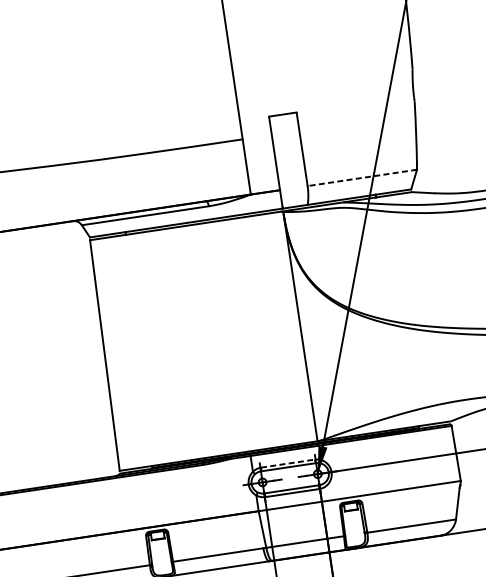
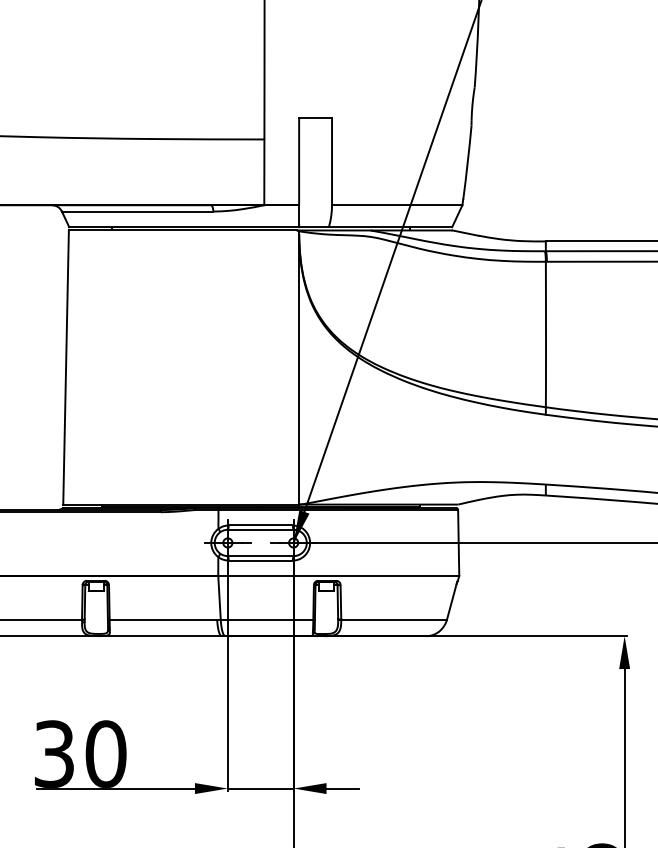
line: (361, 178) -> (396, 205), dashed -> solid
line: (288, 463) -> (261, 525), dashed -> solid

